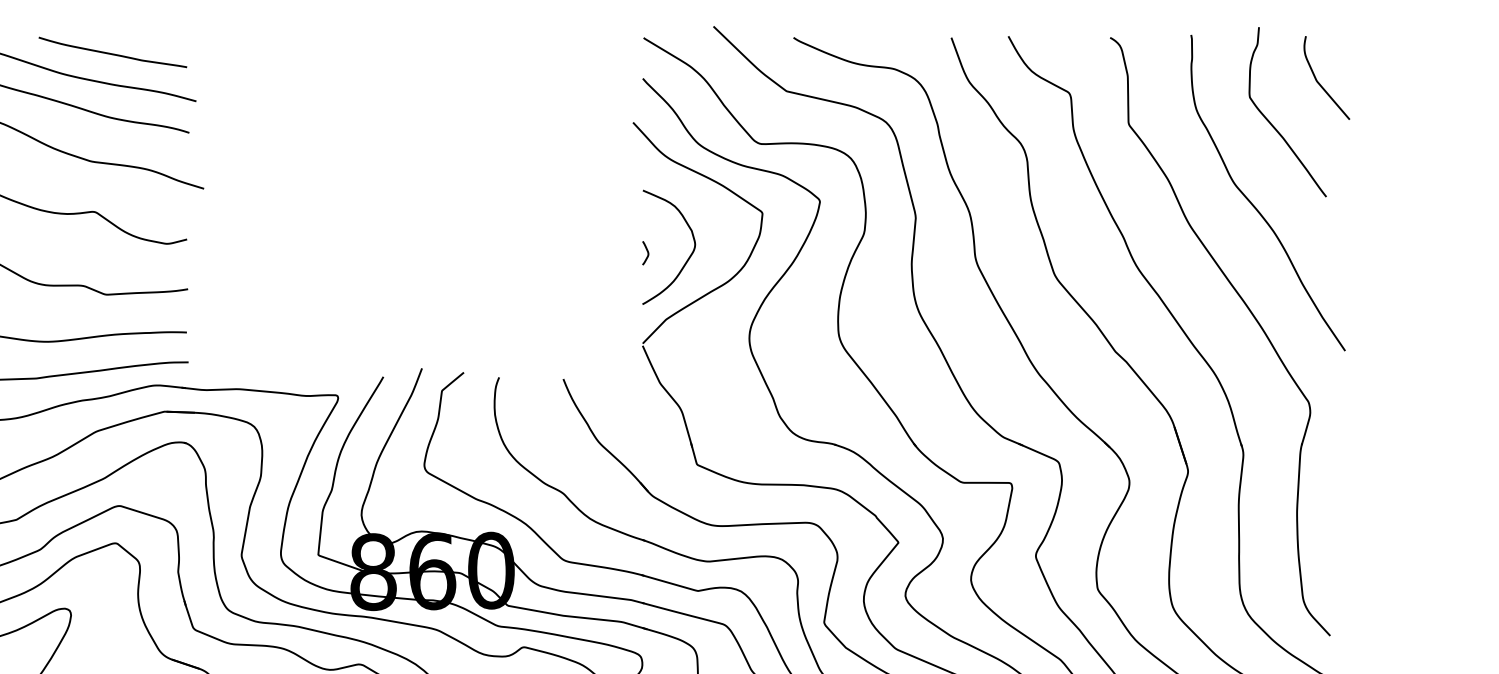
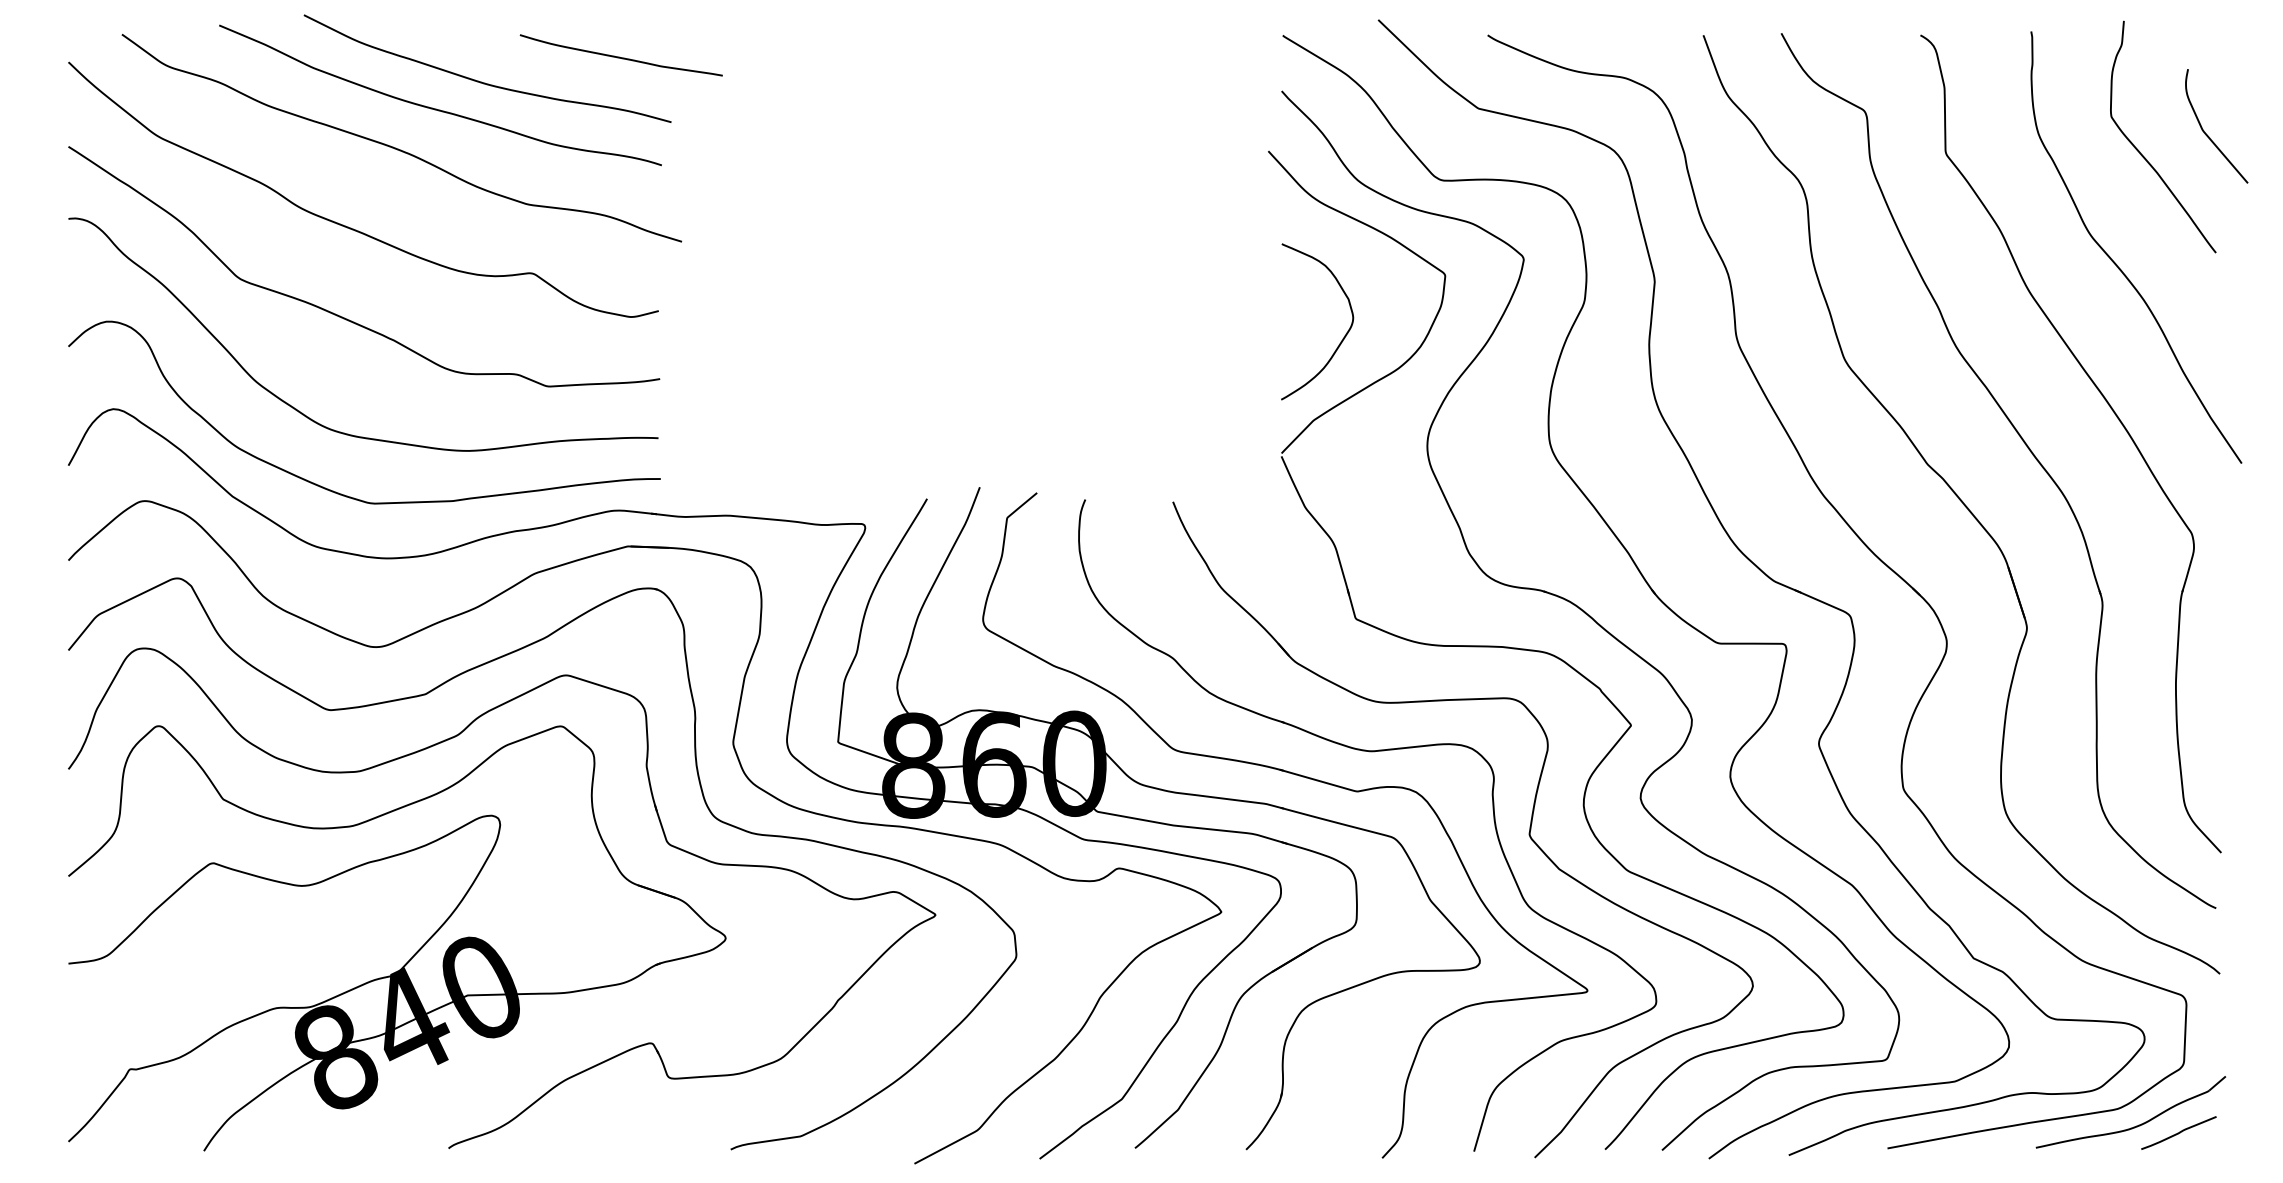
curve: (111, 53) -> (619, 56), moved
curve: (1320, 83) -> (2207, 134), moved
curve: (647, 251) -> (1287, 327), removed

